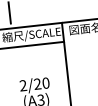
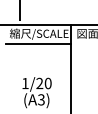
text: (23, 84) -> (25, 82), 2/20 -> 1/20

